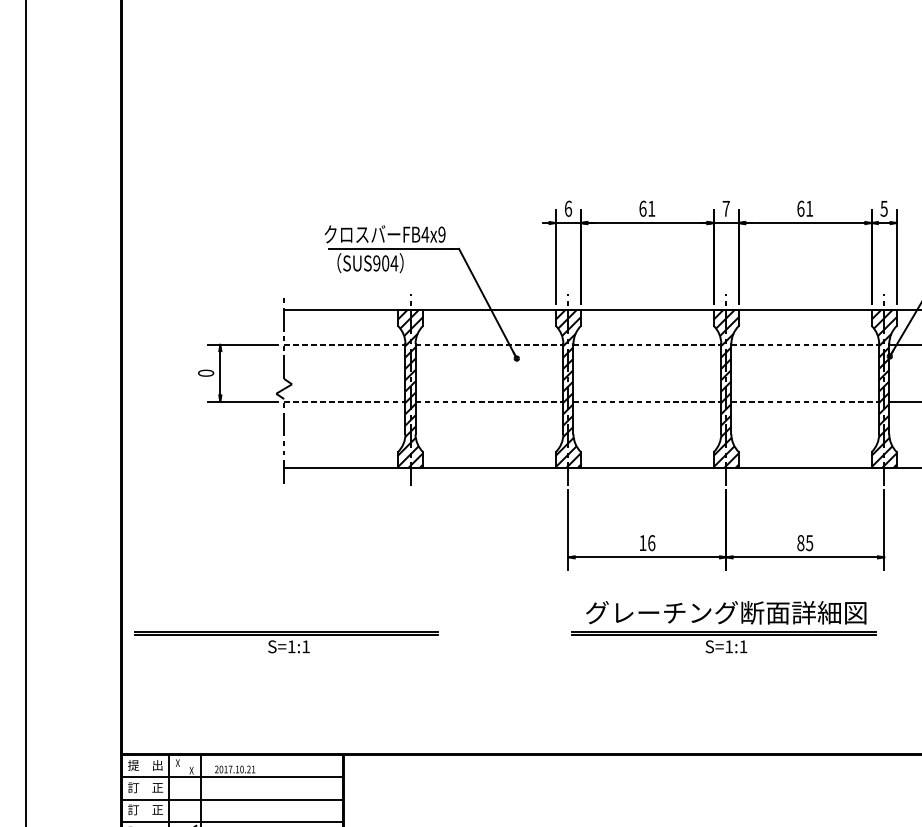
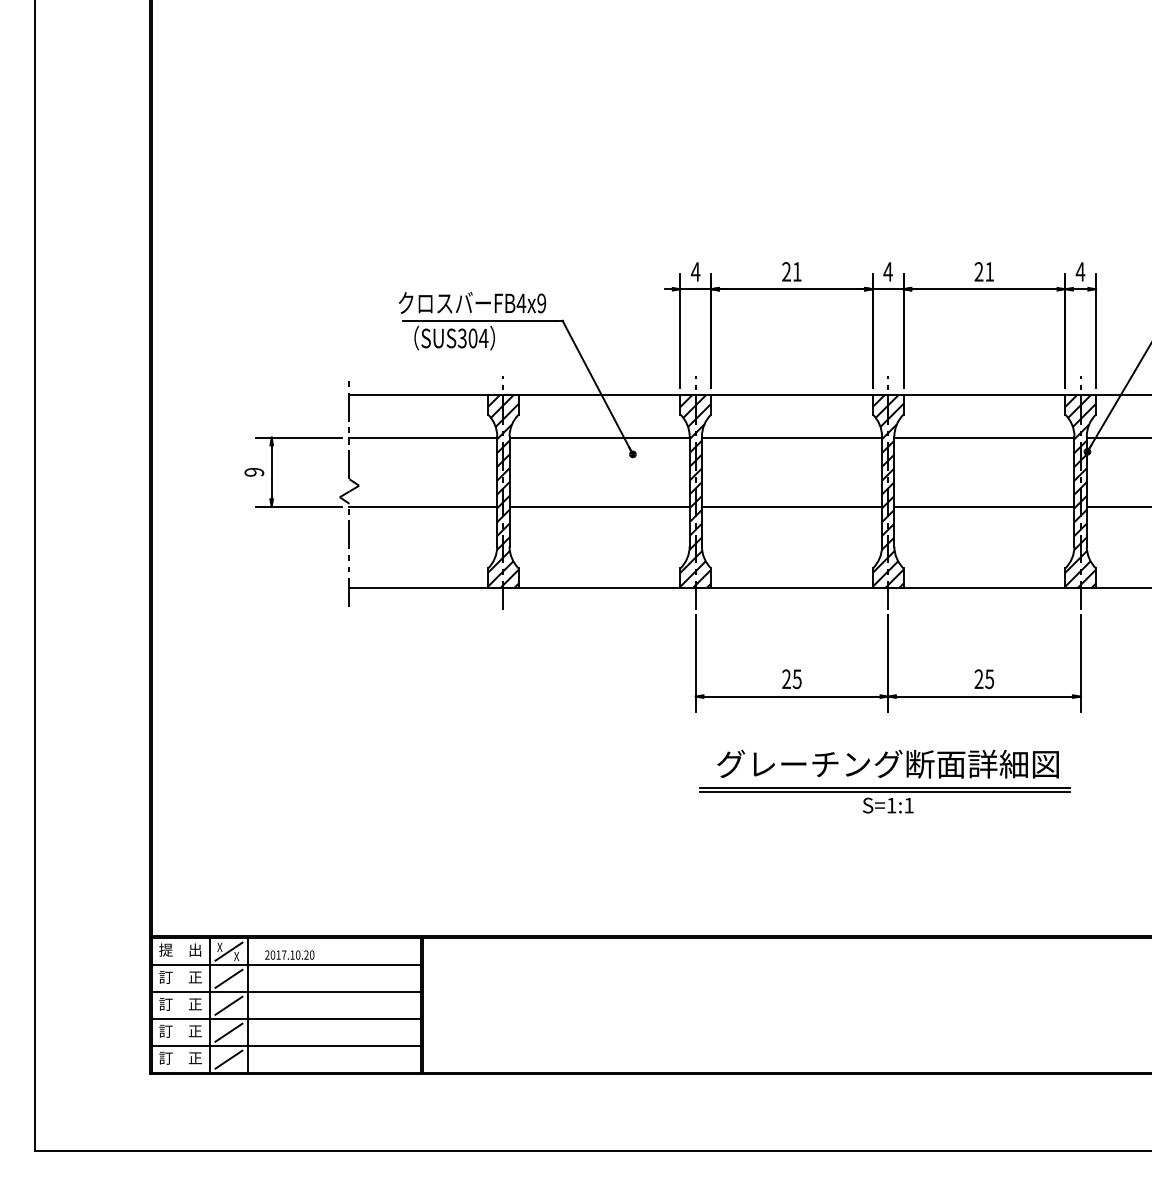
text: (568, 208) -> (695, 271), 6 -> 4
text: (642, 208) -> (786, 271), 61 -> 21
text: (725, 208) -> (887, 271), 7 -> 4
text: (800, 208) -> (978, 271), 61 -> 21
text: (884, 208) -> (1080, 271), 5 -> 4
text: (376, 263) -> (461, 338), SUS904 -> SUS304
line: (344, 344) -> (423, 437), dashed -> solid
line: (490, 344) -> (600, 437), dashed -> solid
line: (647, 344) -> (792, 437), dashed -> solid
line: (805, 344) -> (984, 437), dashed -> solid
text: (206, 372) -> (254, 471), 0 -> 9
line: (344, 401) -> (423, 506), dashed -> solid
line: (490, 401) -> (600, 506), dashed -> solid
line: (647, 401) -> (792, 506), dashed -> solid
line: (805, 401) -> (984, 506), dashed -> solid
text: (646, 543) -> (791, 679), 16 -> 25
text: (800, 543) -> (978, 679), 85 -> 25
part: (285, 642) -> (351, 800), removed
line: (184, 766) -> (228, 951), added
text: (253, 769) -> (311, 954), 2017.10.21 -> 2017.10.20
line: (184, 788) -> (228, 978), added
line: (184, 810) -> (228, 1005), added

